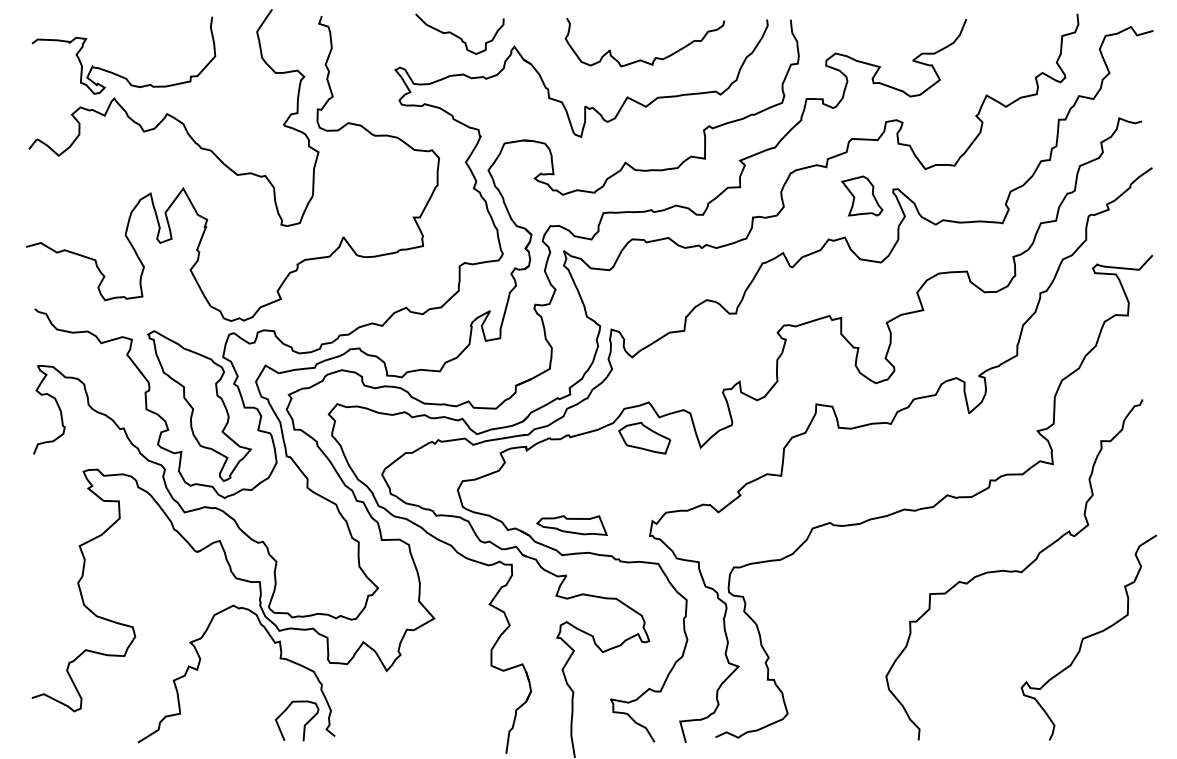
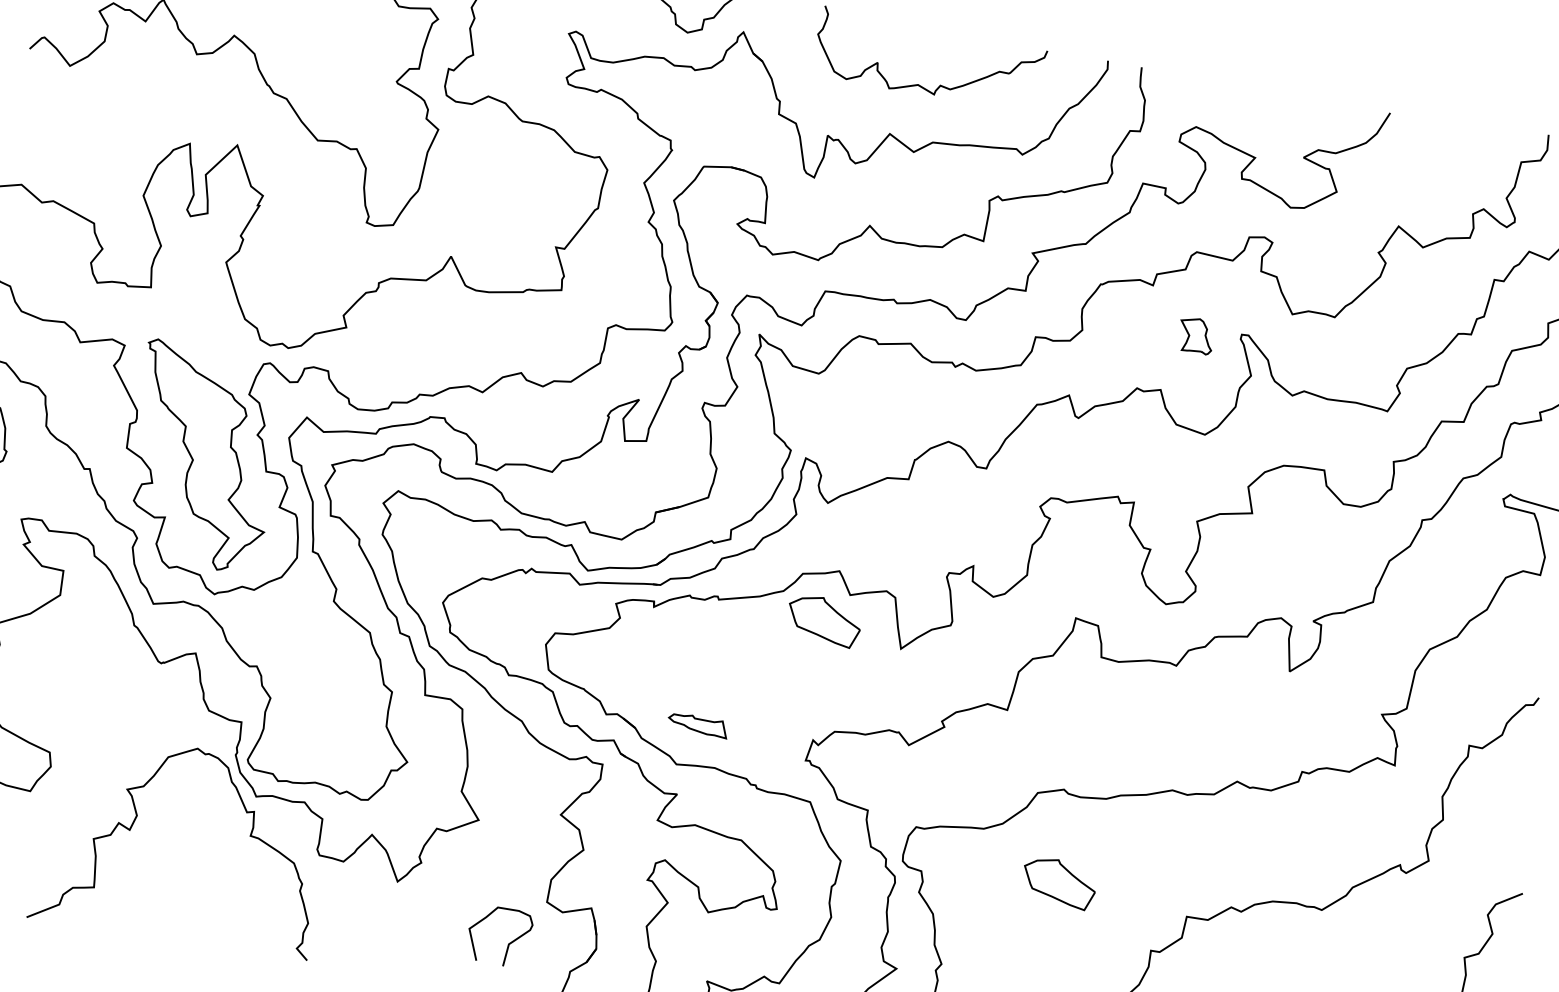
part: (862, 195) -> (1196, 334), size x0.6
part: (571, 525) -> (697, 724), size x0.6
part: (838, 586) -> (1059, 881), added
curve: (303, 725) -> (507, 943), moved

